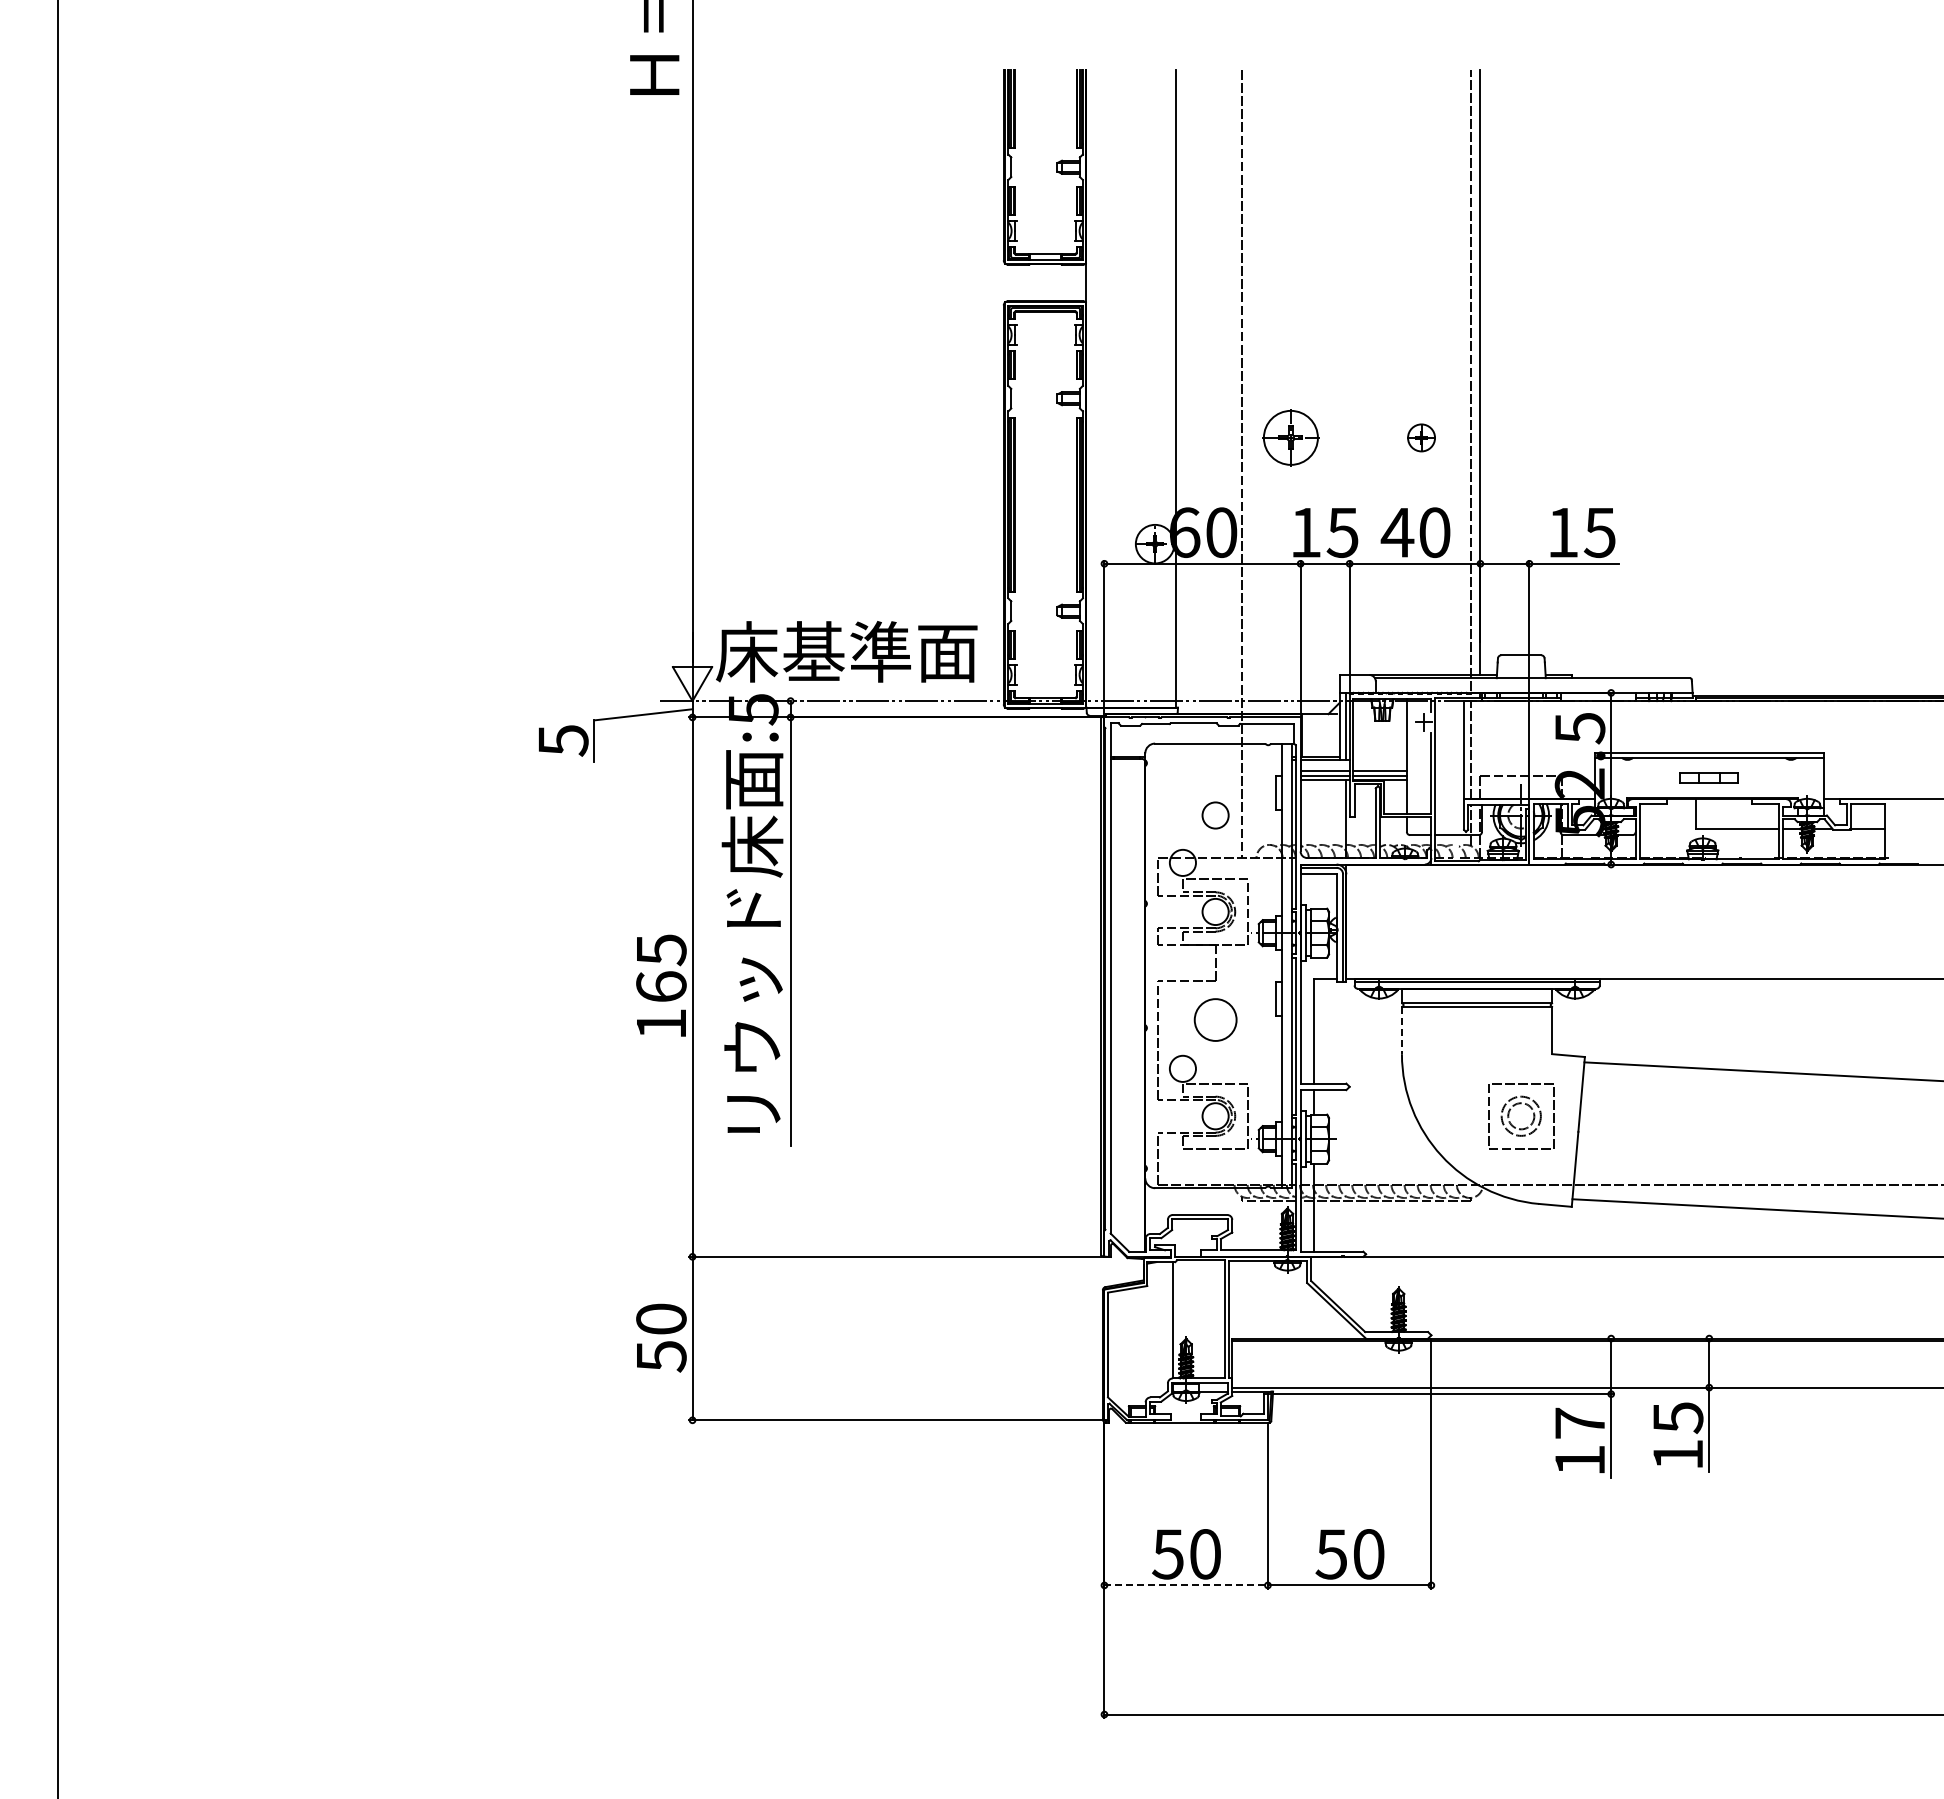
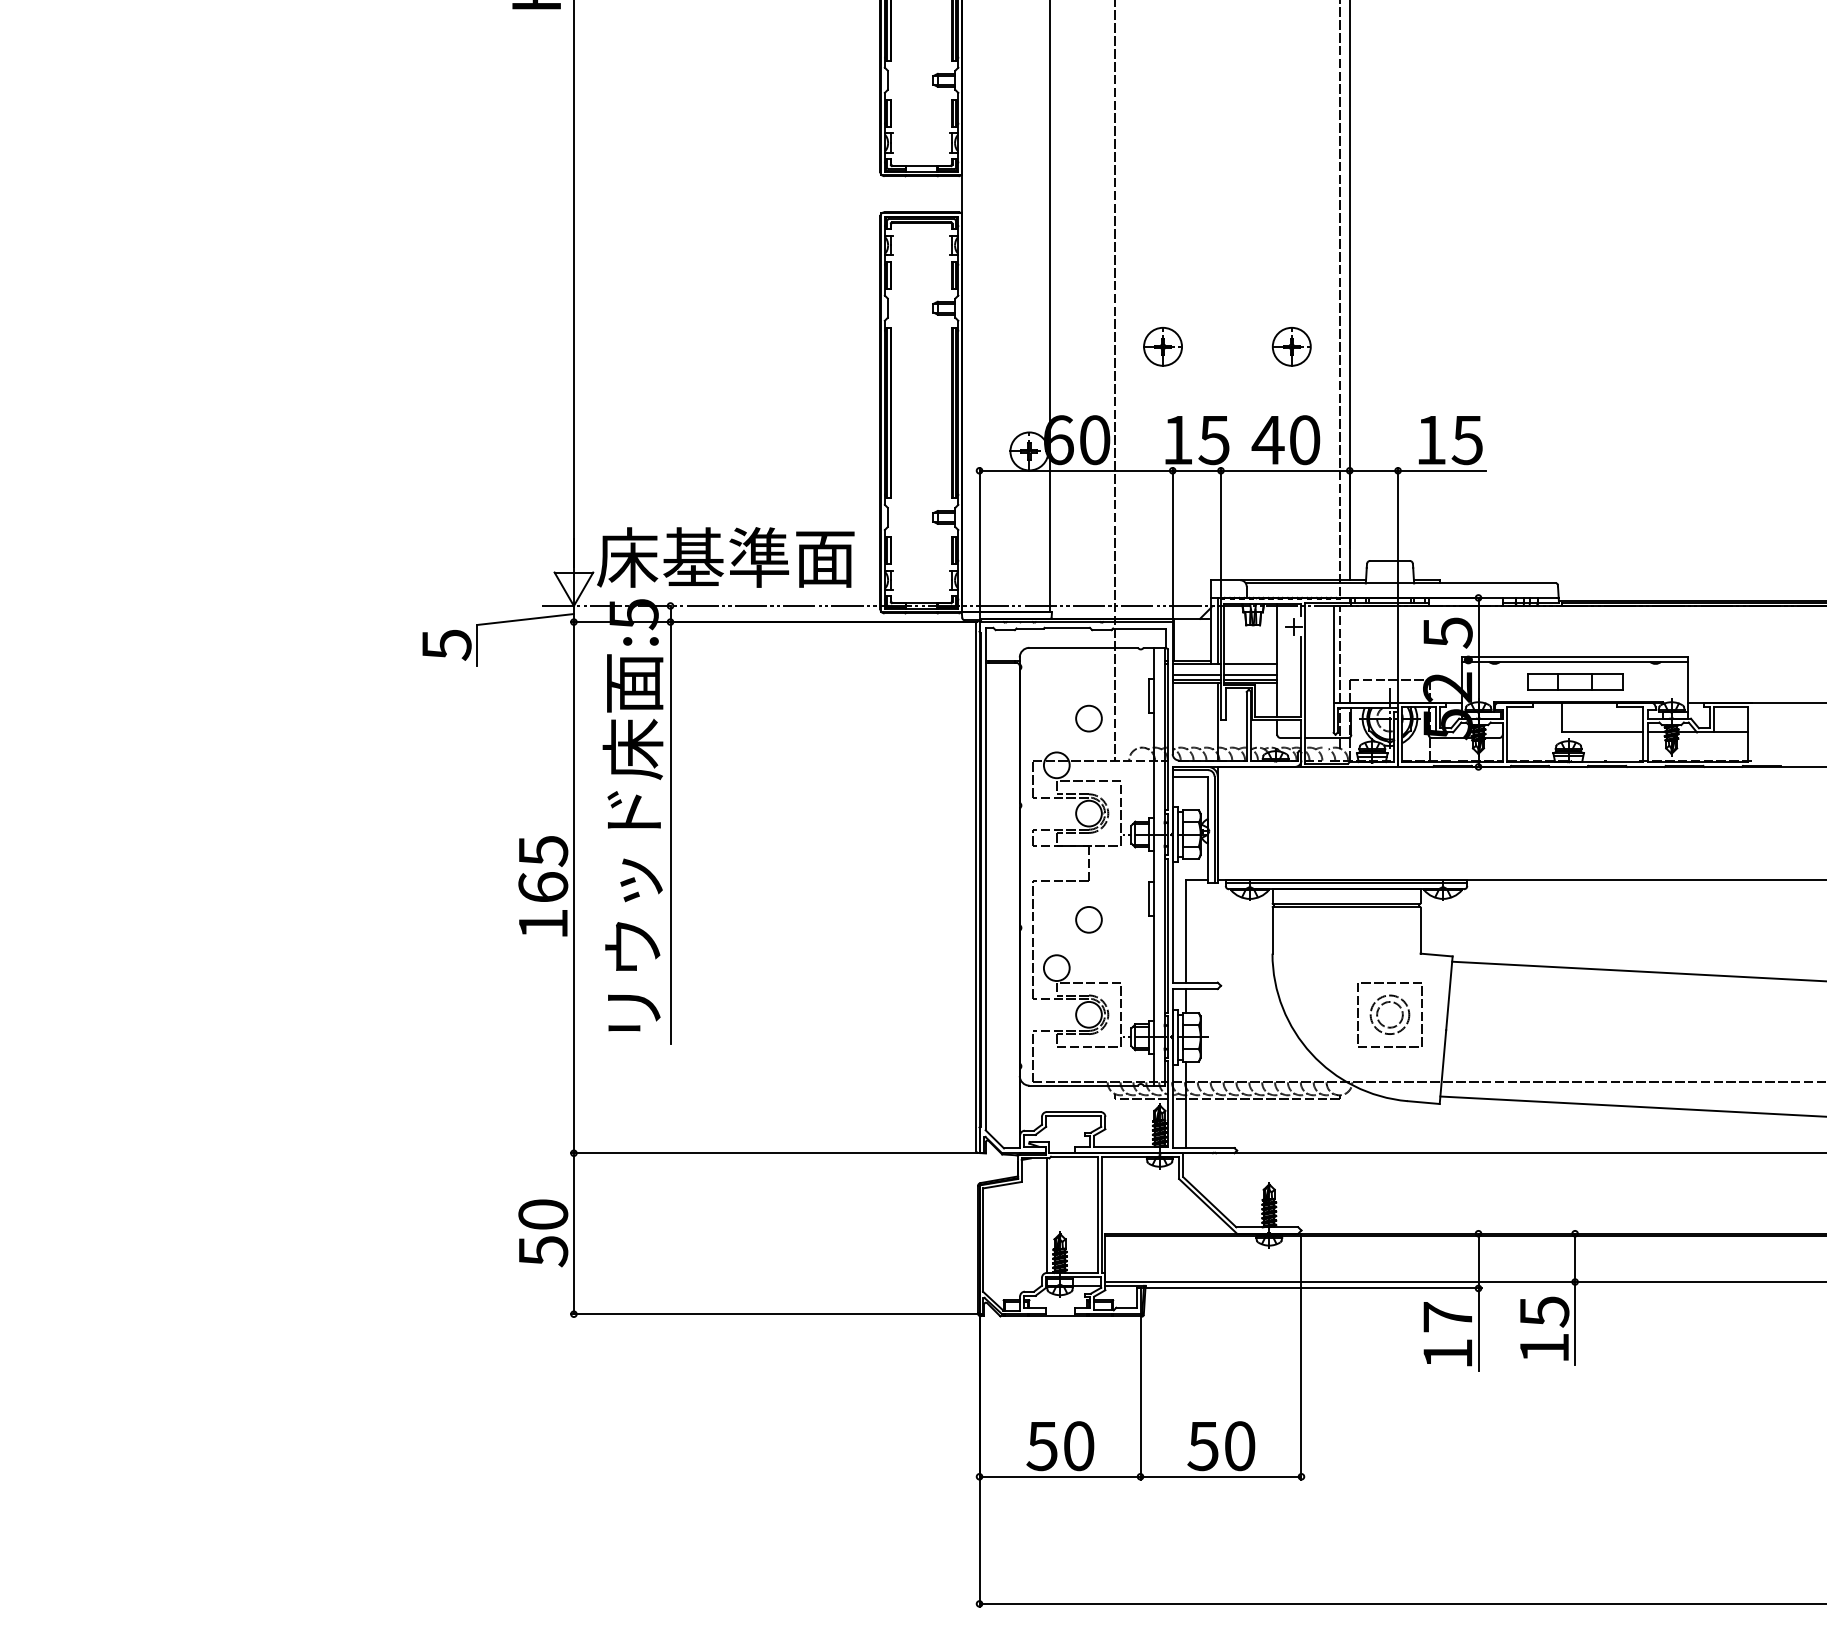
part: (1290, 437) -> (1162, 346), size x0.71
part: (1421, 437) -> (1291, 346), size x1.43
line: (1379, 759) -> (1250, 663), added
part: (1709, 777) -> (1575, 681), size x1.67
circle: (1215, 1019) -> (1088, 919), size x0.62
line: (1401, 1031) -> (1272, 931), dashed -> solid
line: (1186, 1585) -> (1060, 1476), dashed -> solid

